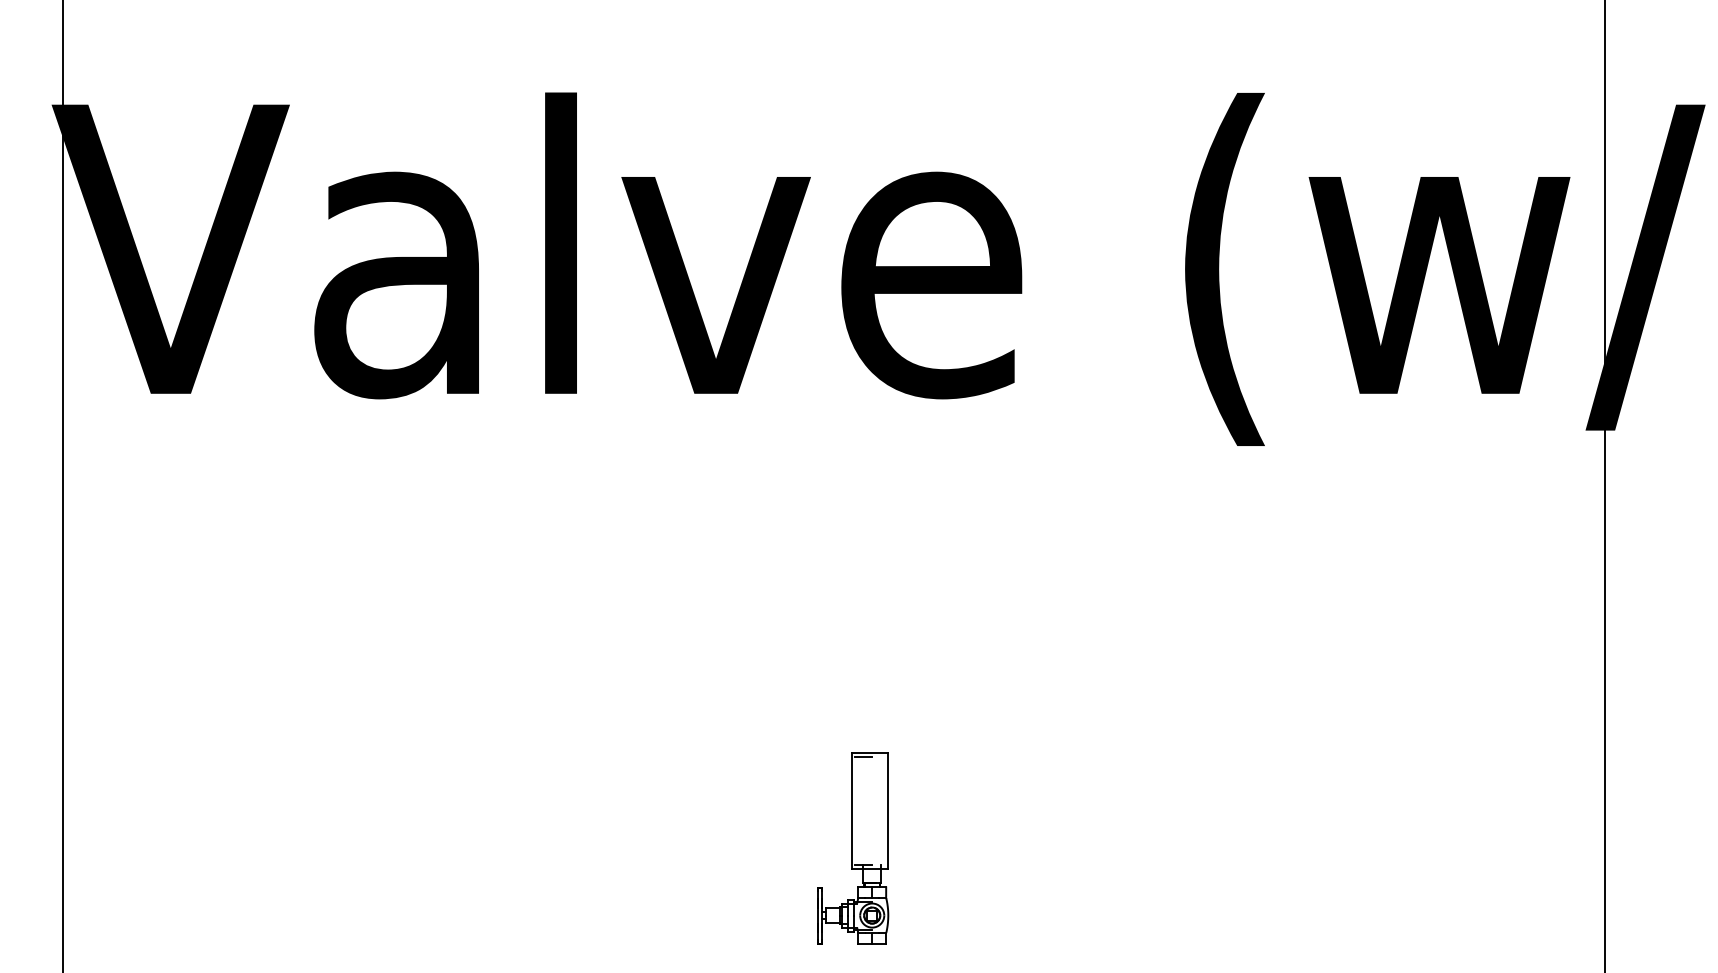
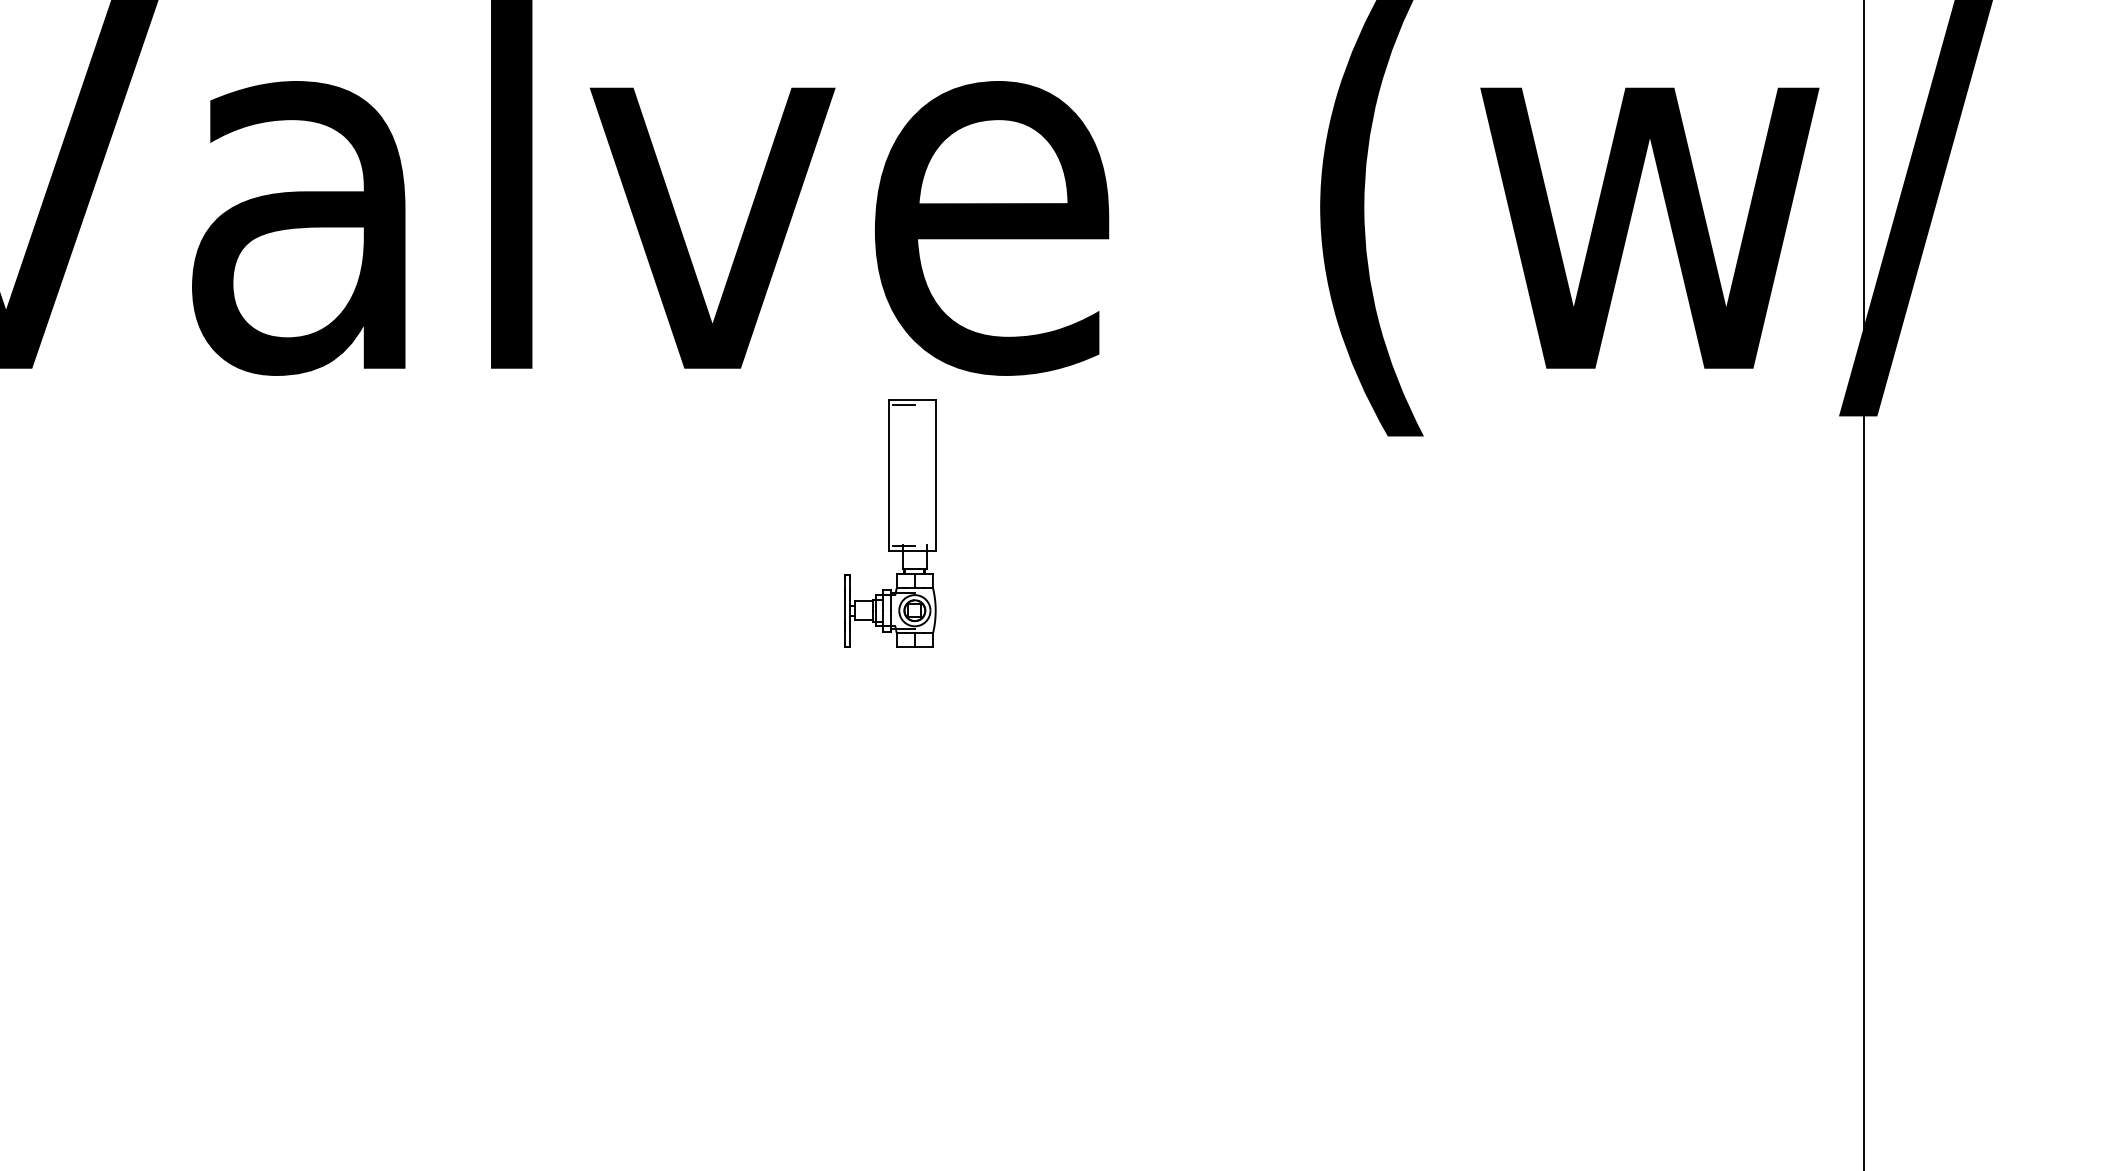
part: (853, 848) -> (890, 523), moved

